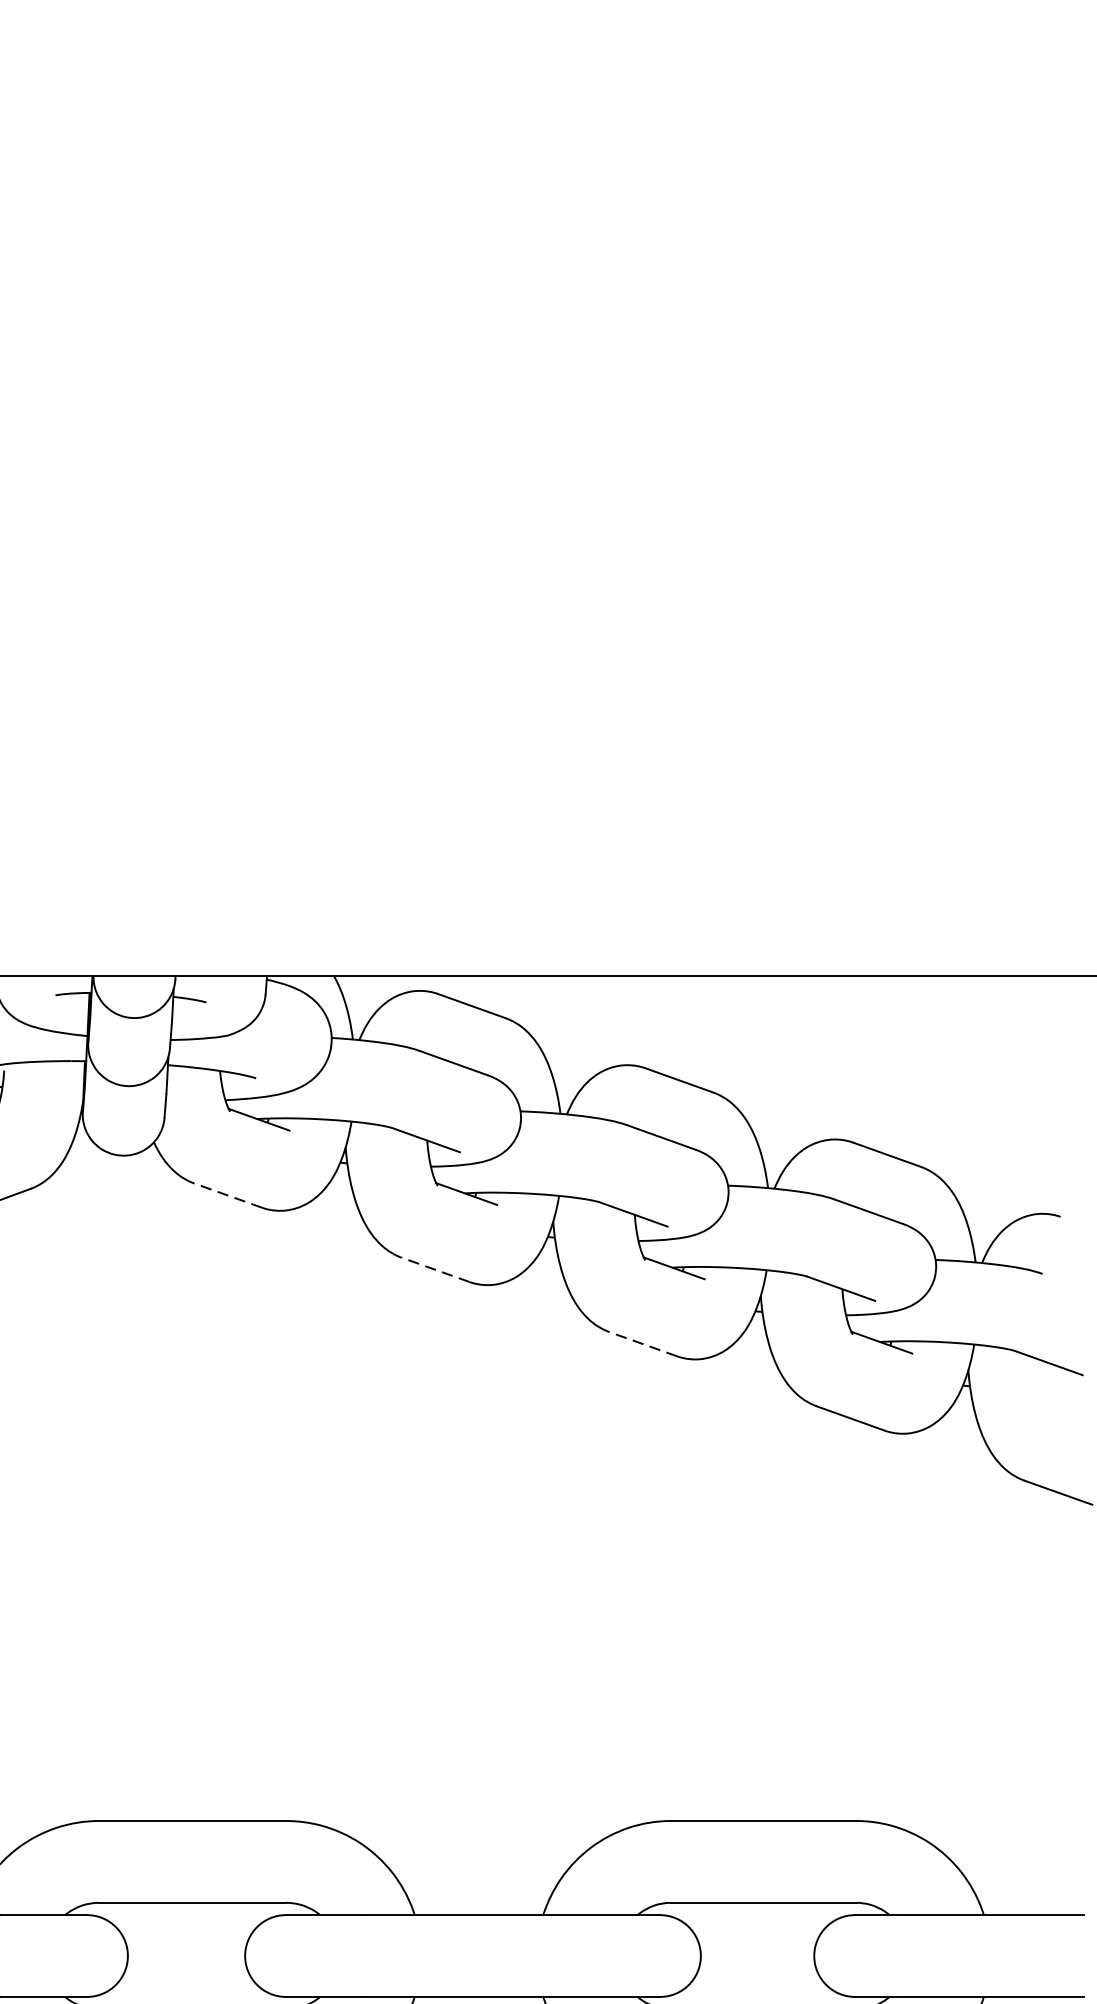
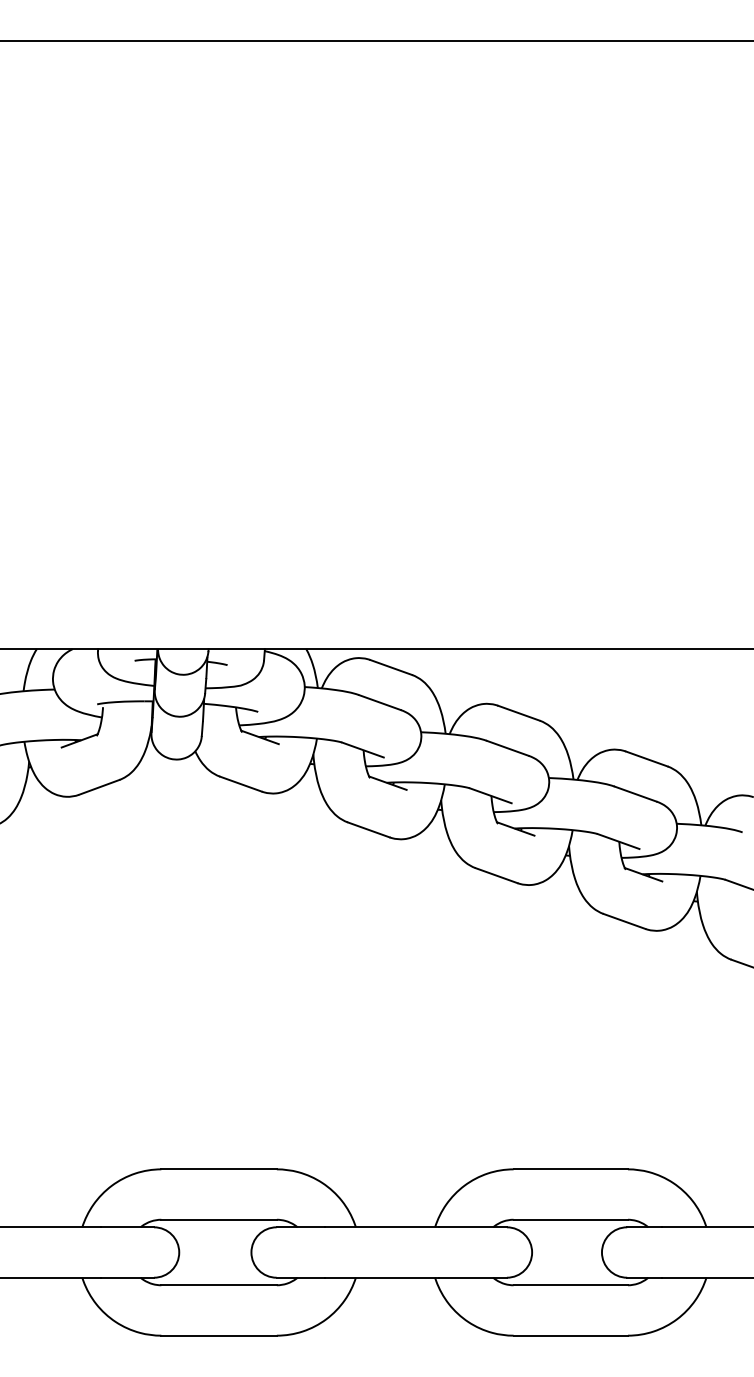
line: (227, 1194) -> (240, 783), dashed -> solid
line: (435, 1269) -> (368, 829), dashed -> solid
line: (643, 1343) -> (496, 875), dashed -> solid

